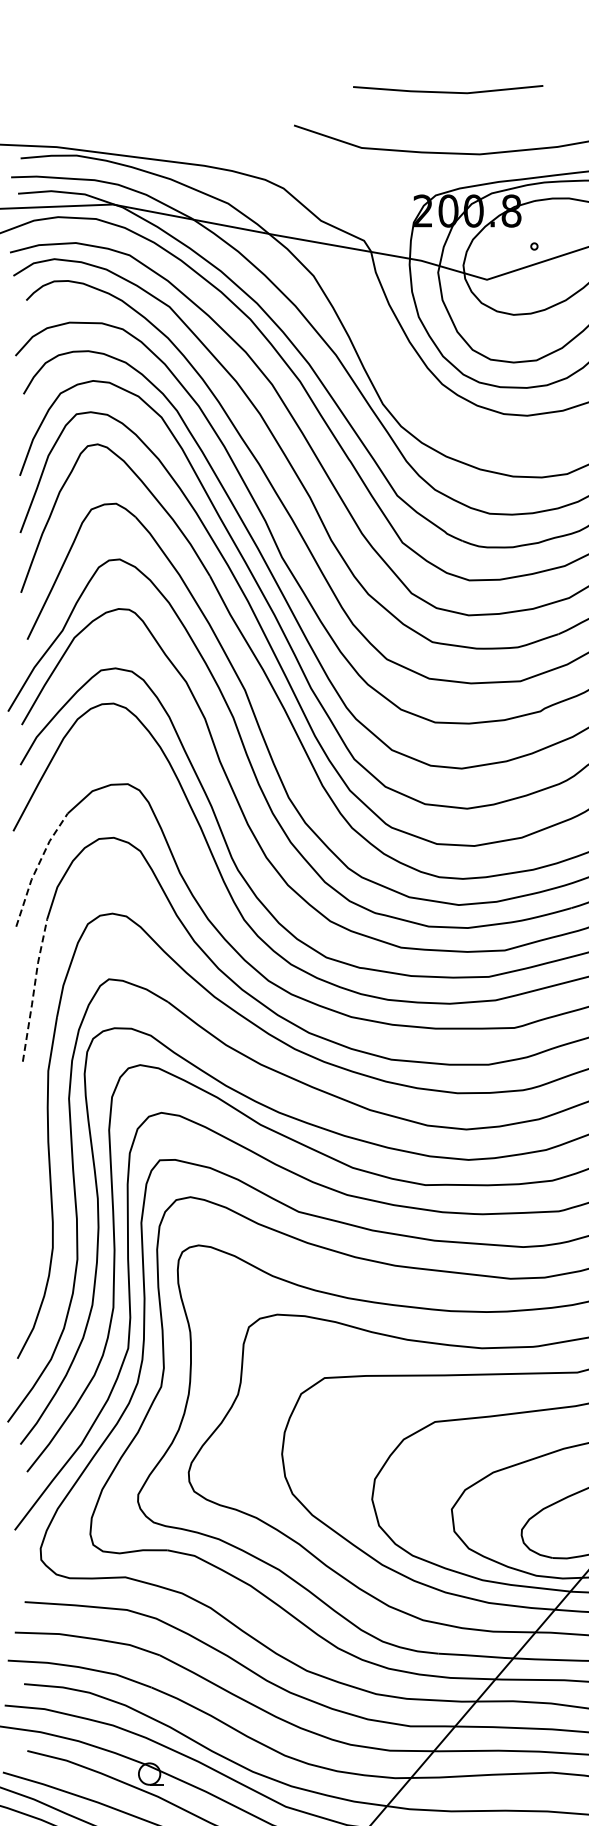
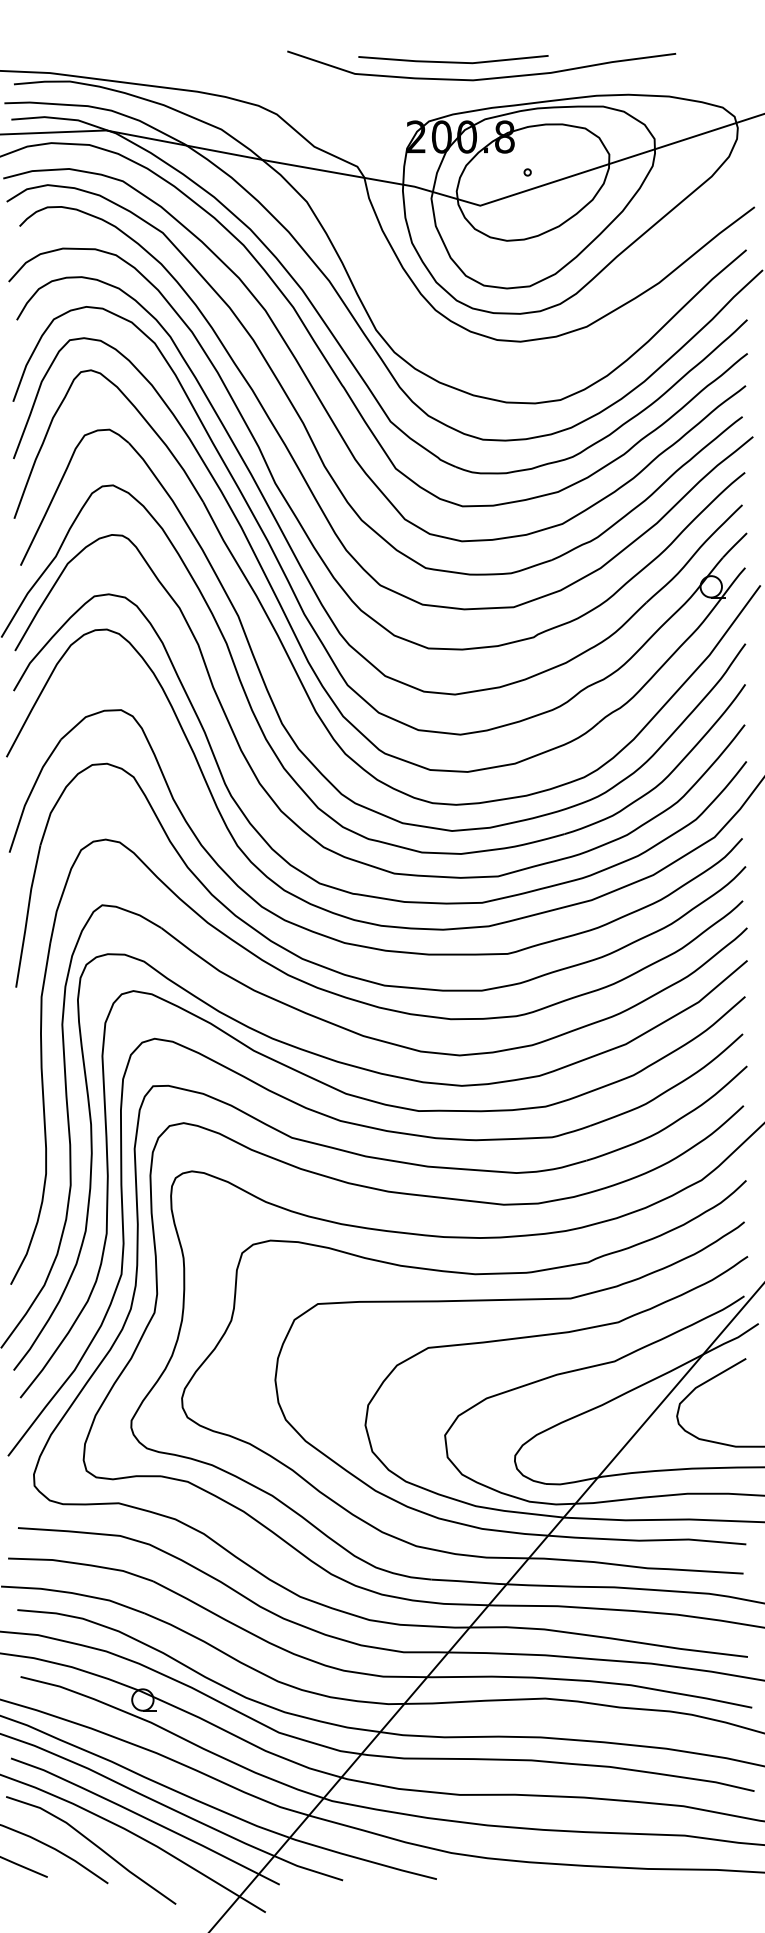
line: (448, 91) -> (453, 61), moved
line: (37, 867) -> (30, 793), dashed -> solid
line: (34, 990) -> (27, 916), dashed -> solid

